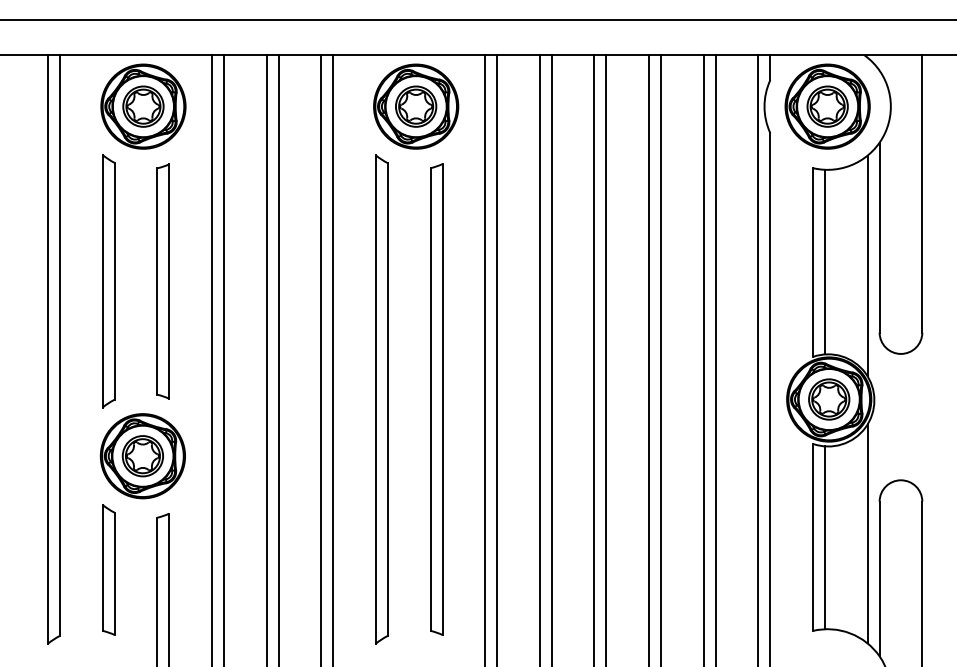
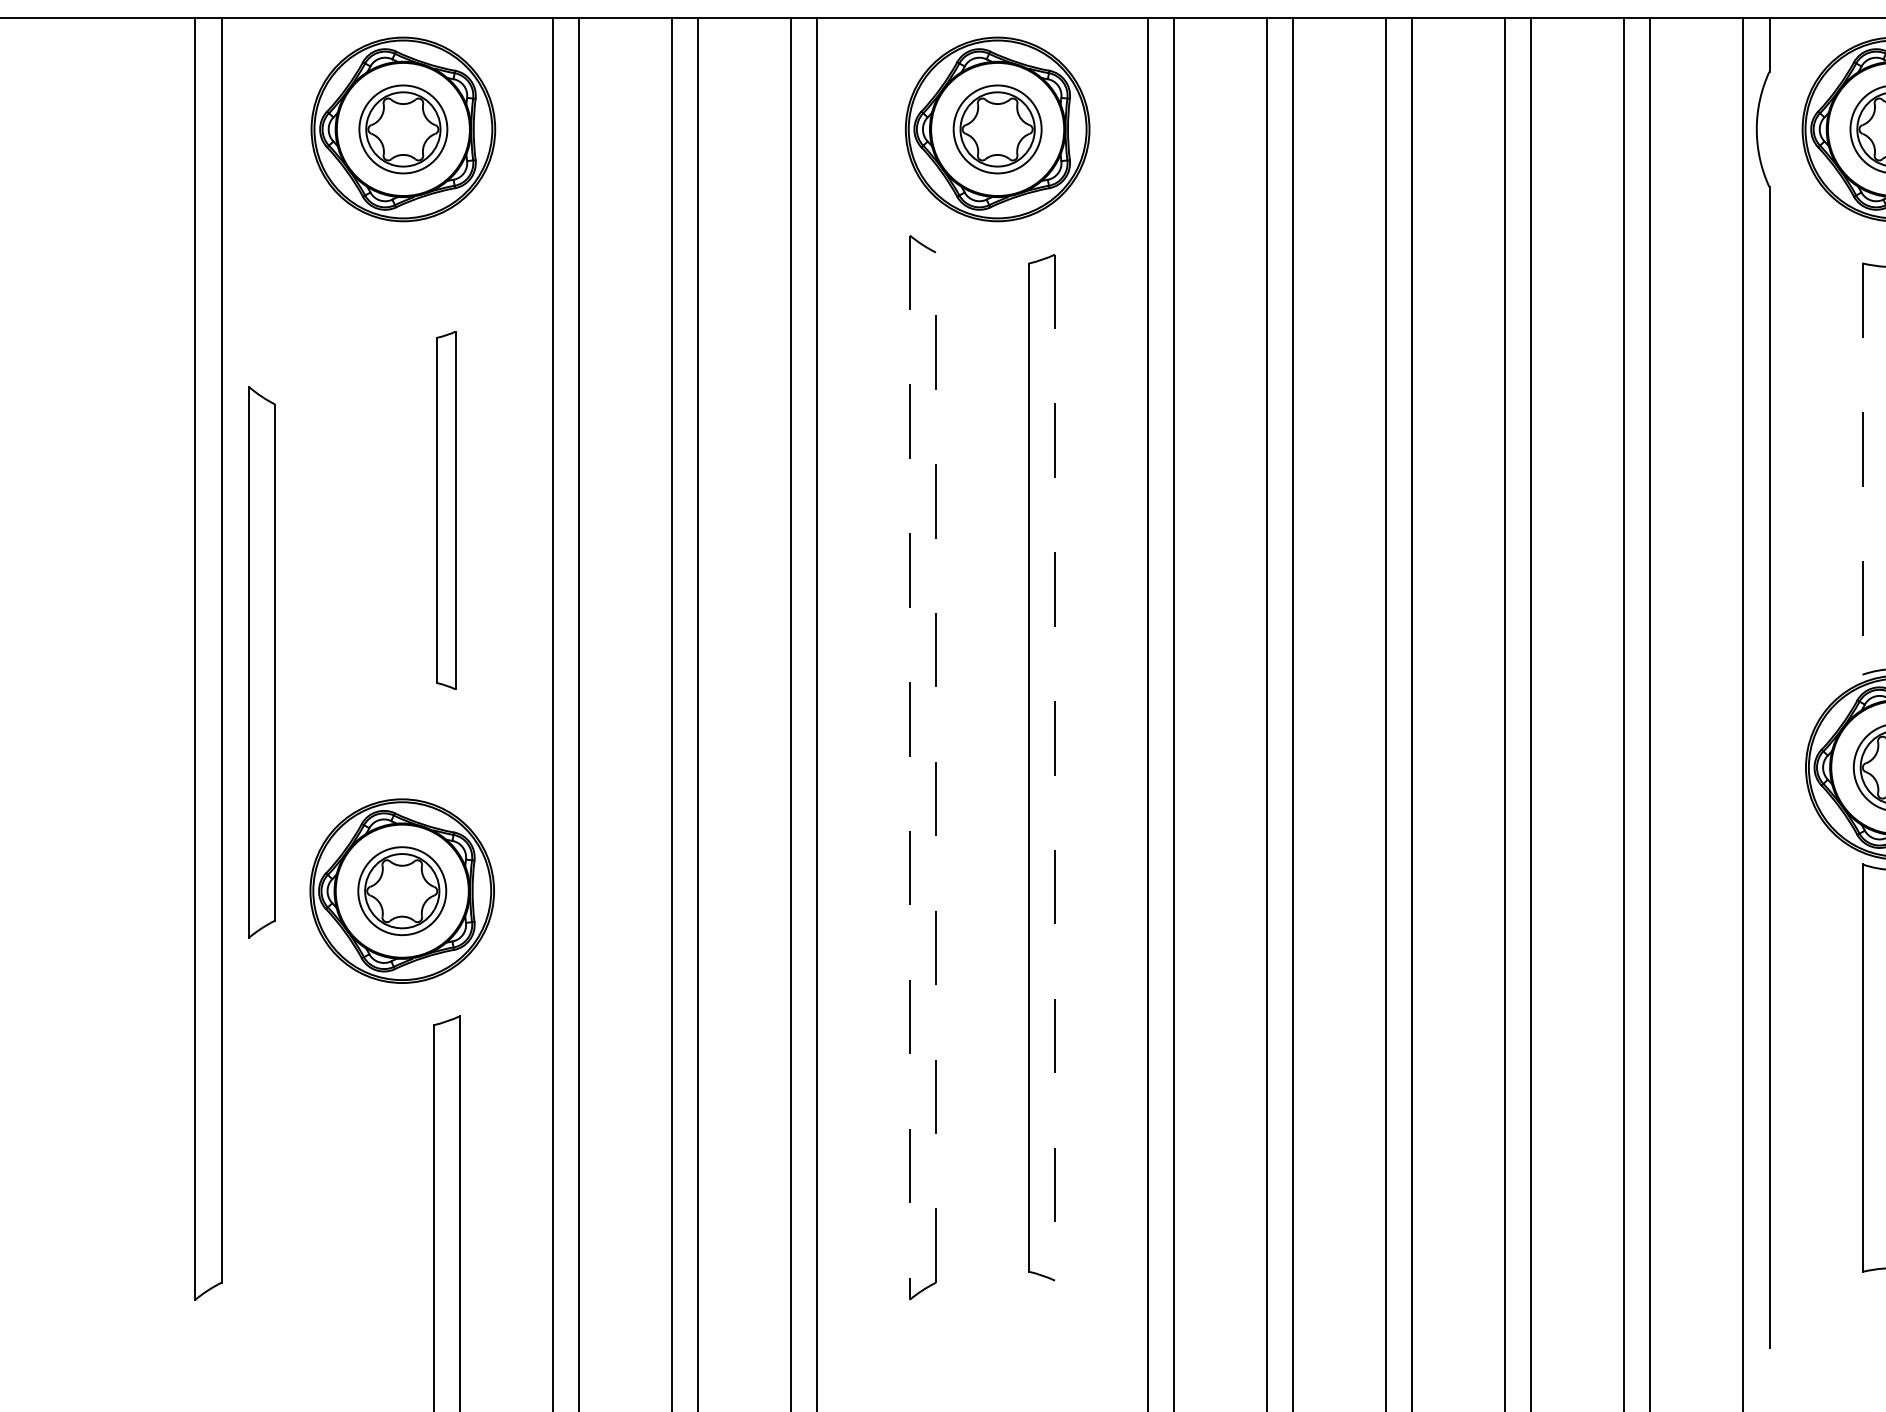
line: (813, 263) -> (1863, 471), solid -> dashed
part: (108, 281) -> (261, 662), moved
part: (162, 281) -> (444, 510), size x0.7
line: (387, 399) -> (935, 767), solid -> dashed
line: (375, 400) -> (909, 769), solid -> dashed
line: (442, 400) -> (1055, 769), solid -> dashed
part: (108, 569) -> (327, 1138), removed

